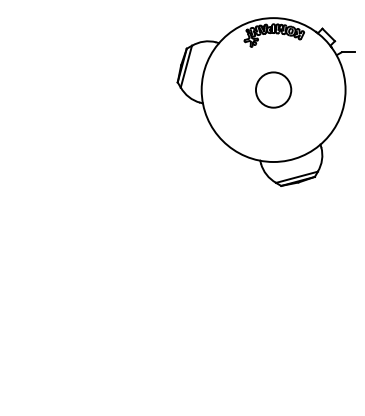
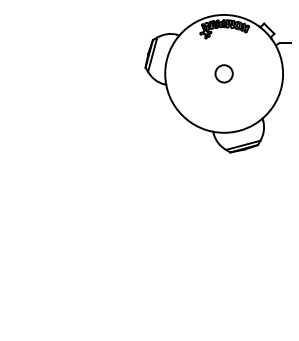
circle: (272, 89) -> (223, 73), size x0.6

